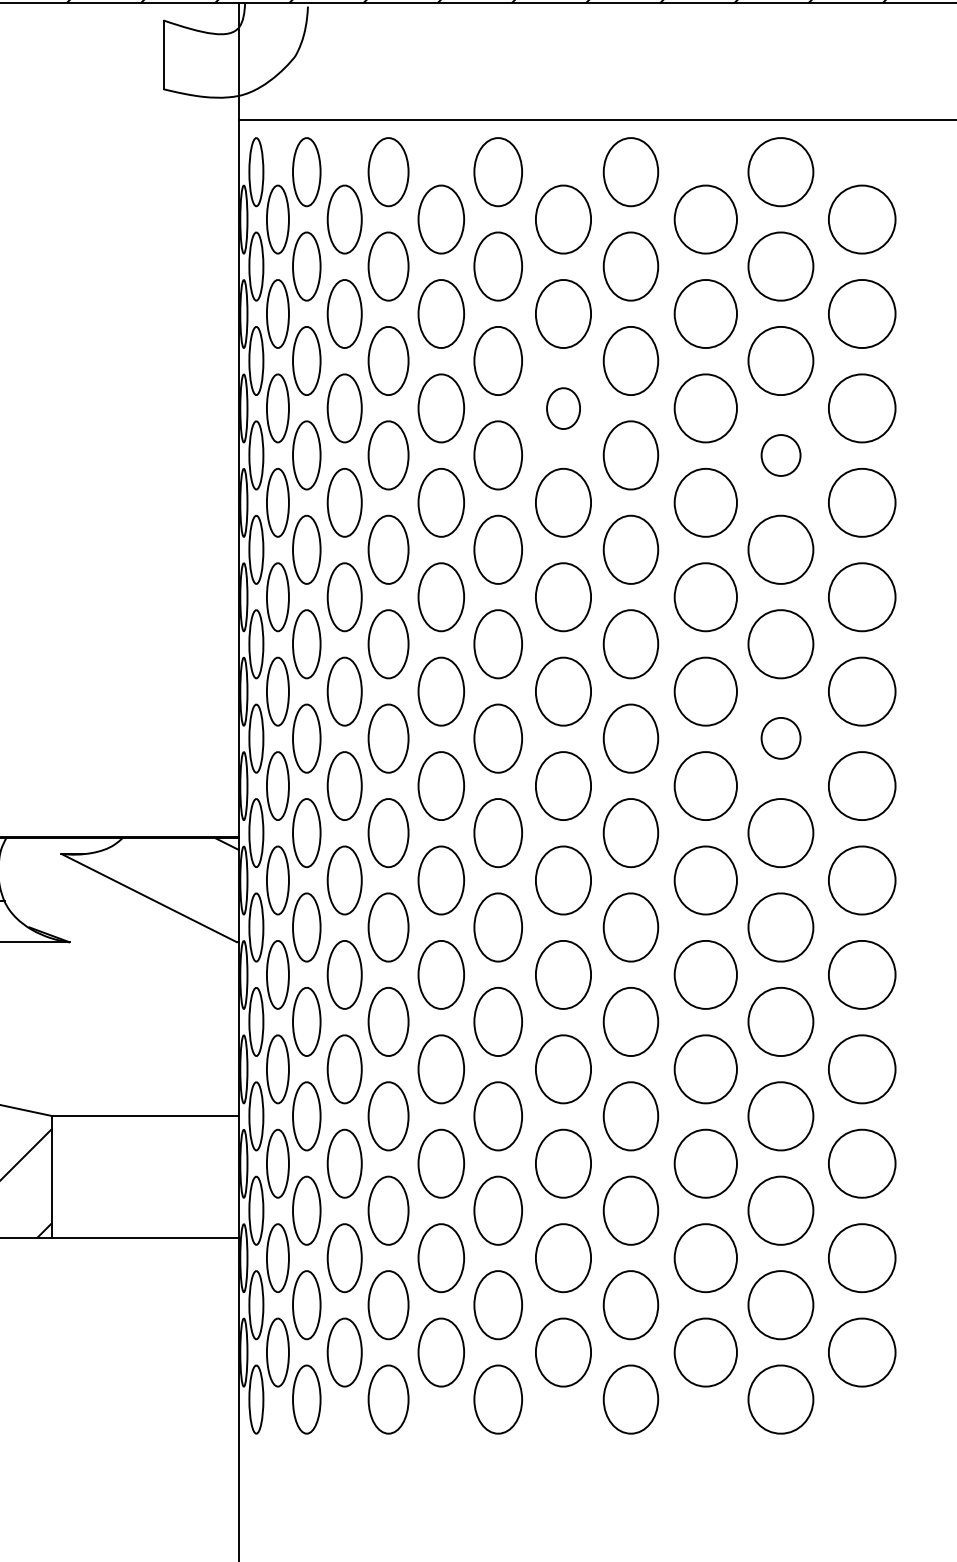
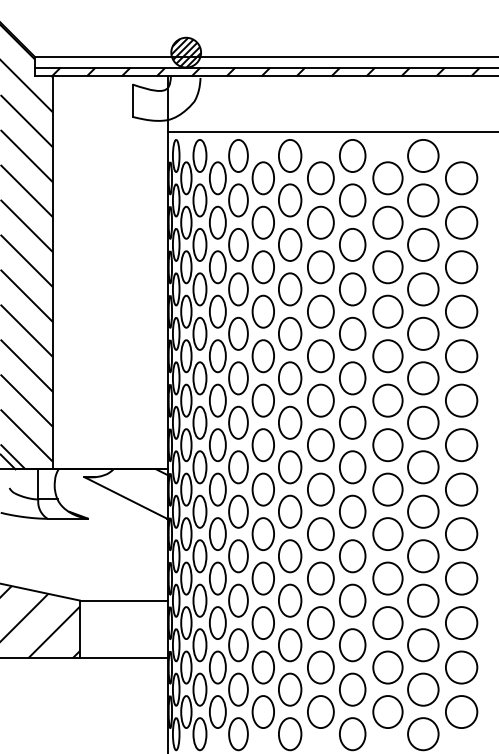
part: (562, 408) -> (320, 267), size x1.67
part: (781, 455) -> (423, 289), size x1.67
part: (781, 737) -> (423, 422), size x1.67

